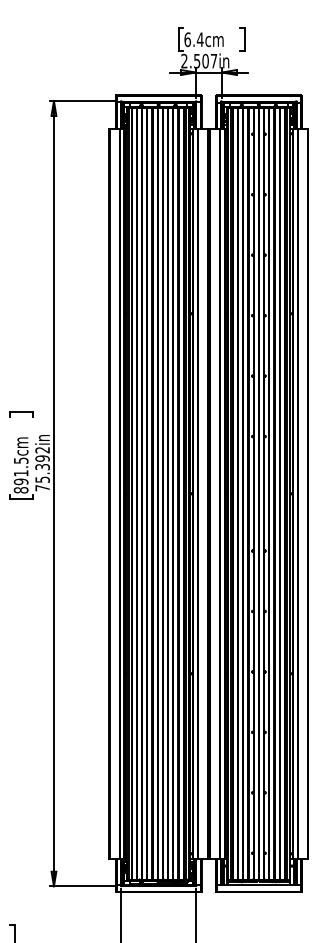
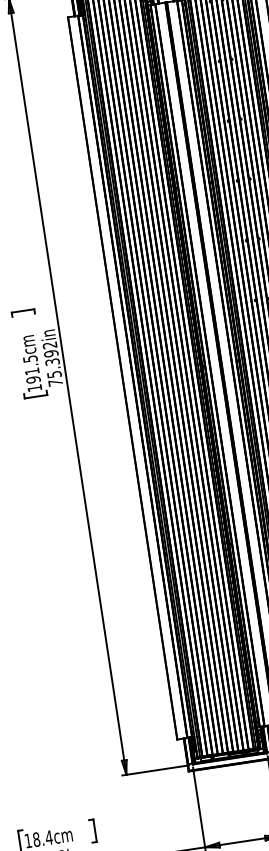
text: (20, 490) -> (34, 388), 891.5cm -> 191.5cm

